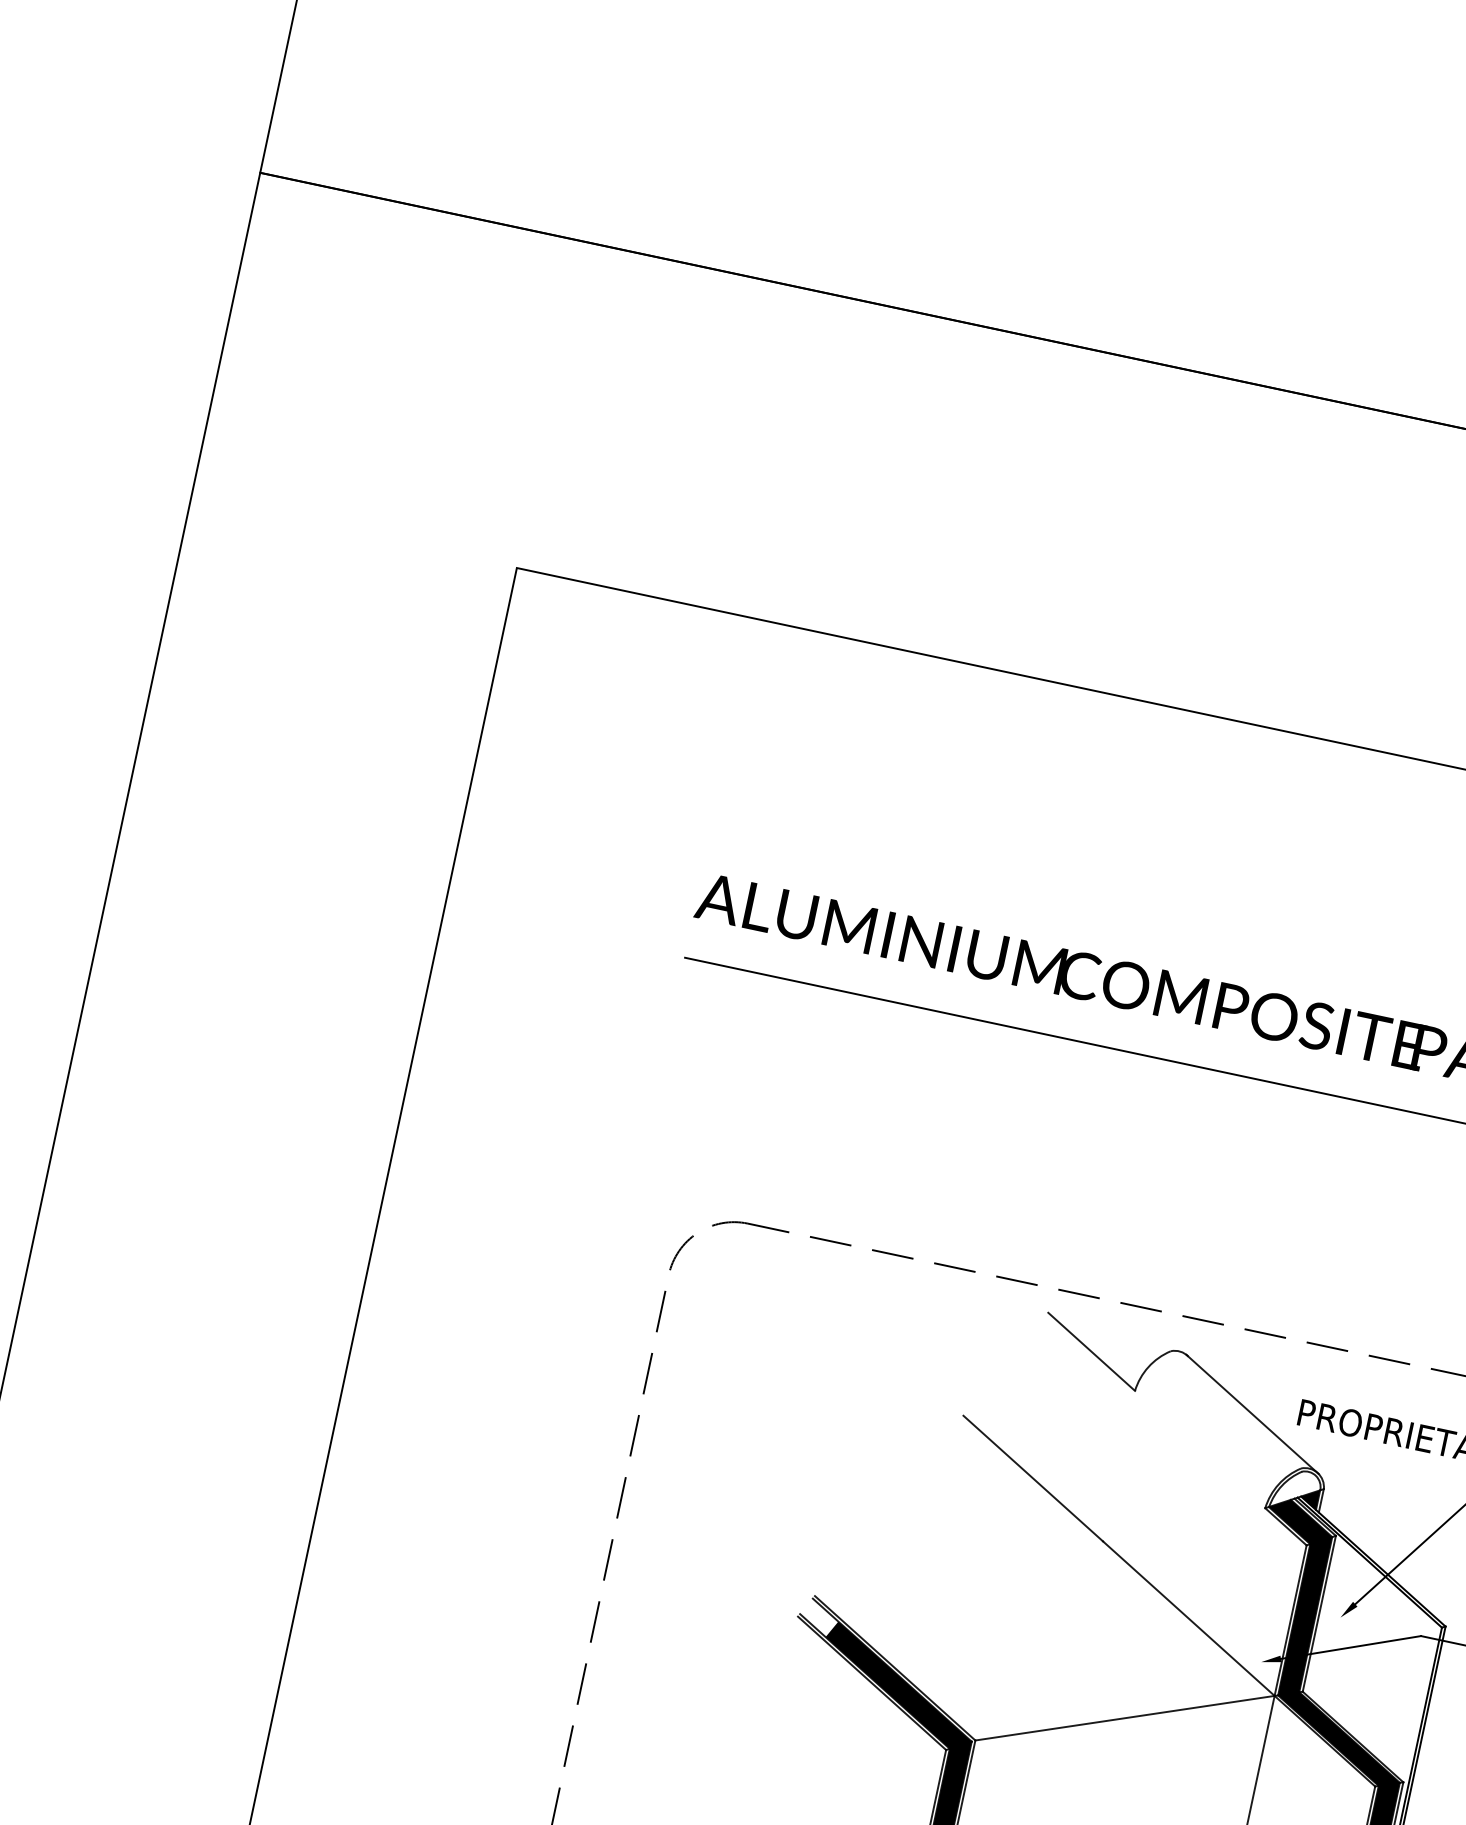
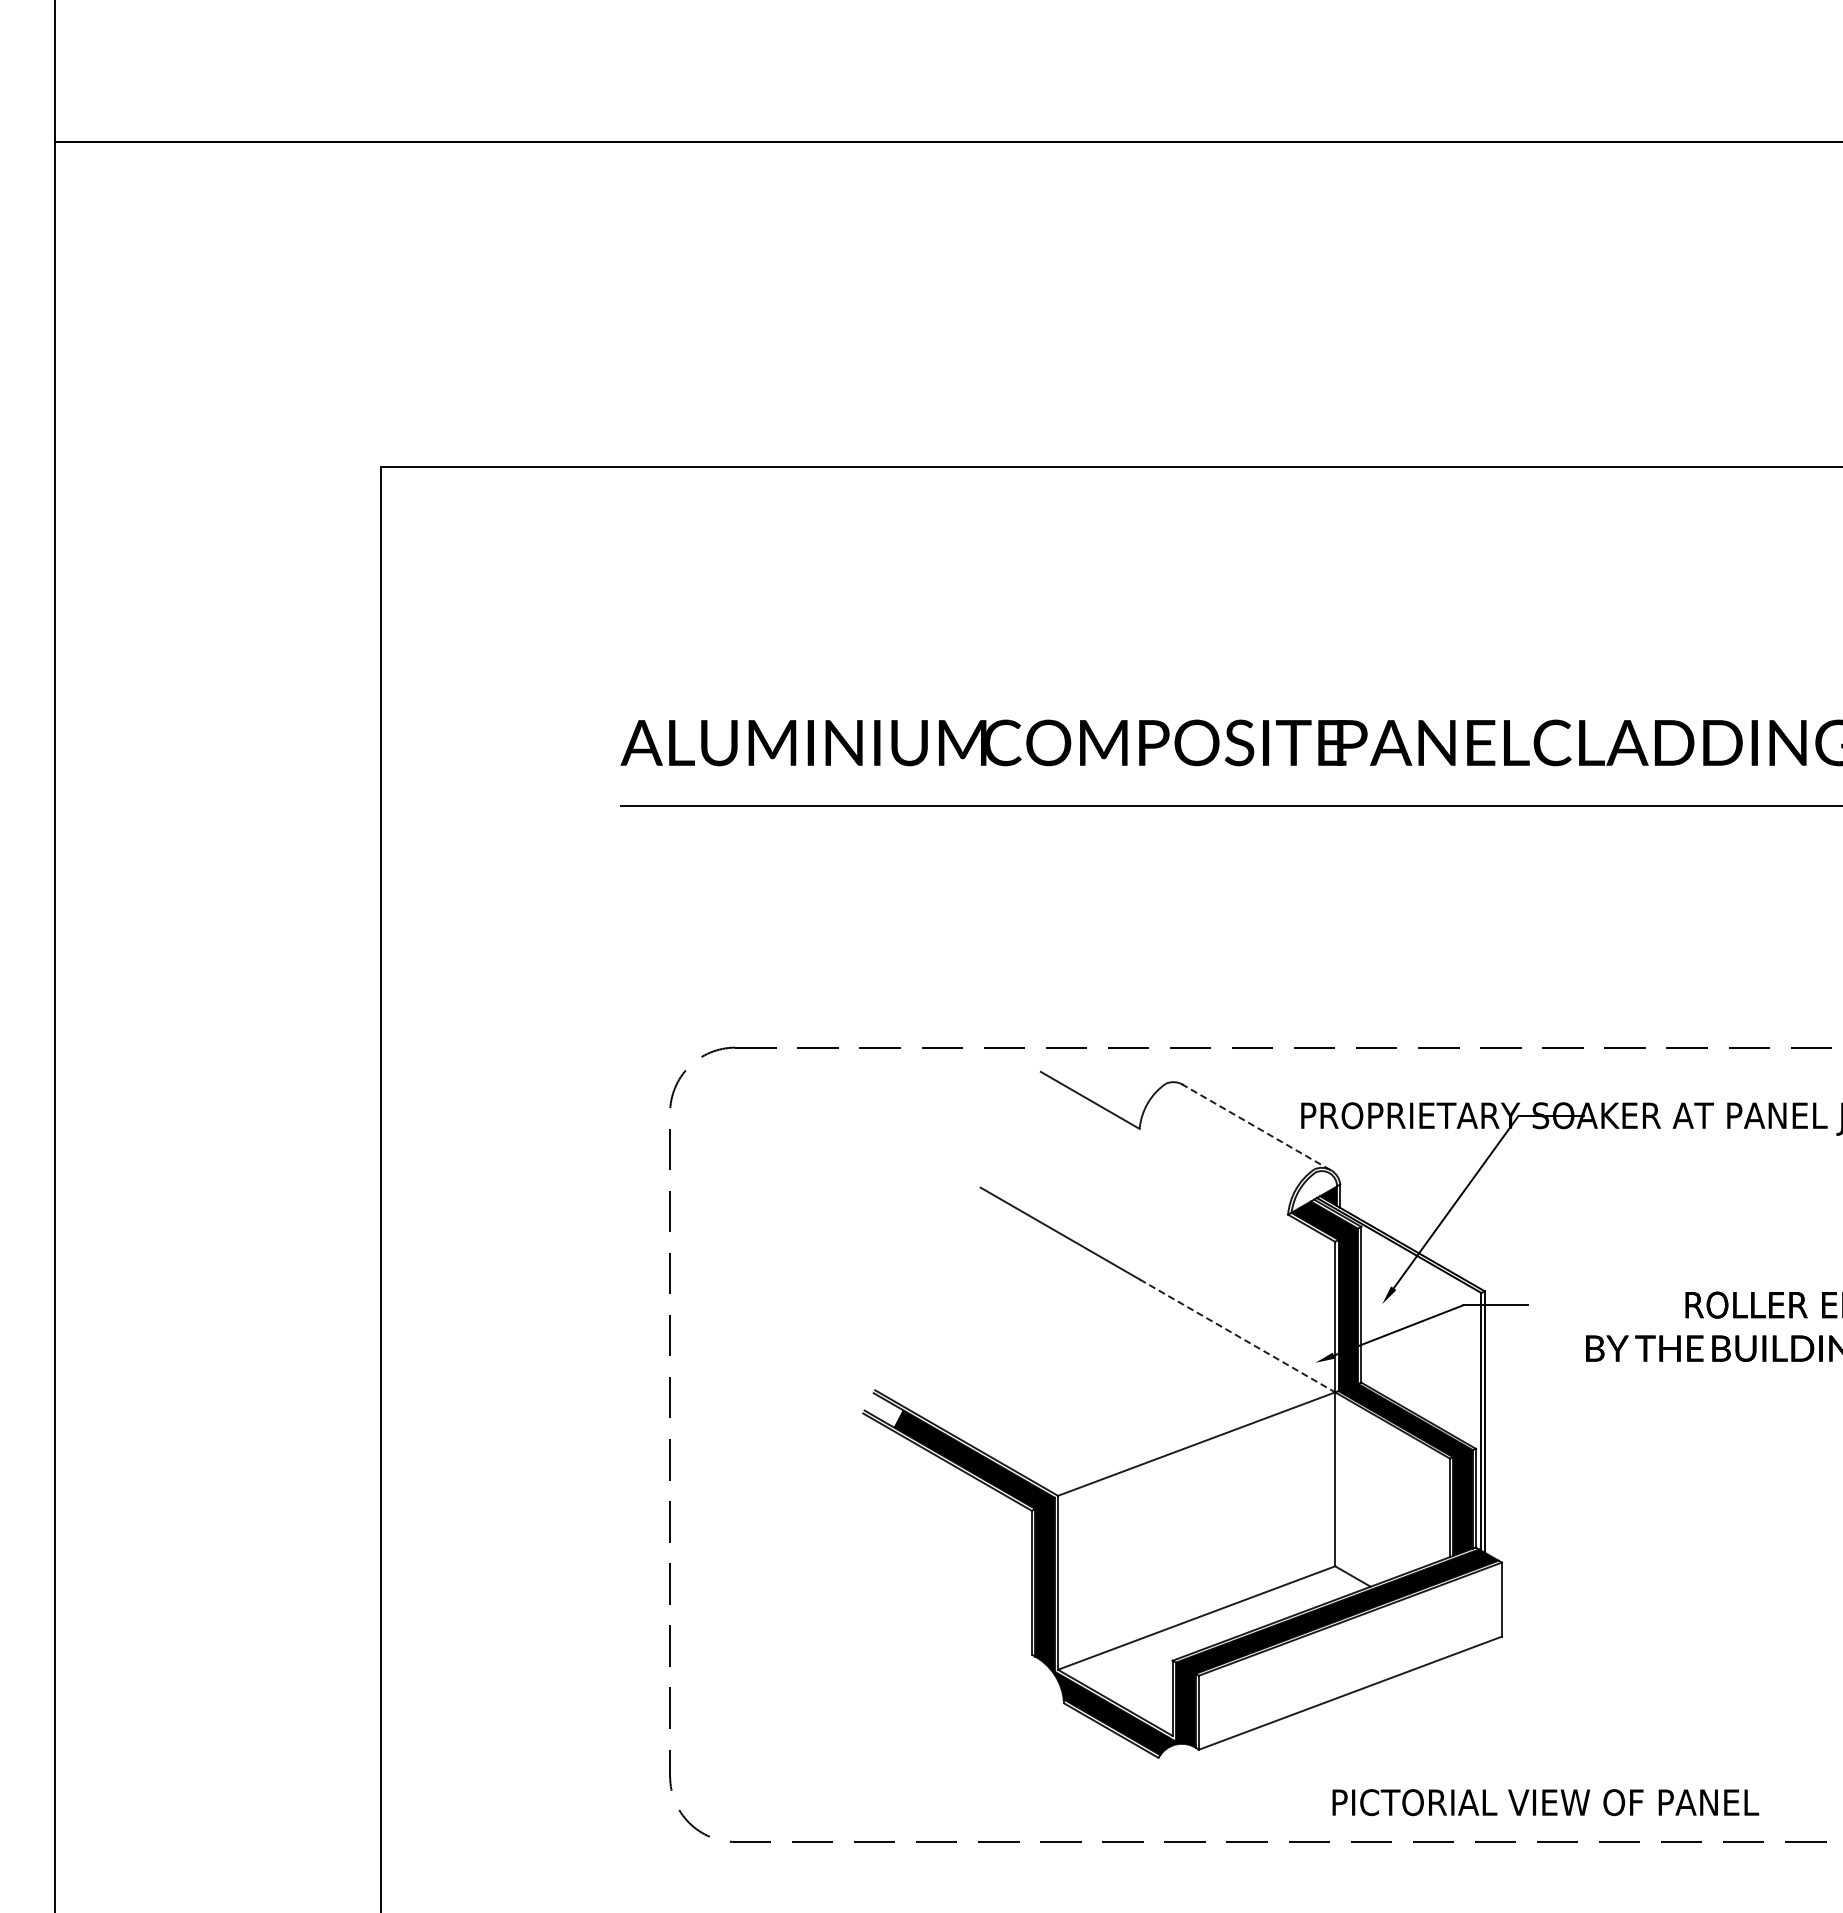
line: (1253, 1414) -> (1257, 1127), solid -> dashed
line: (1188, 1618) -> (1237, 1335), solid -> dashed

